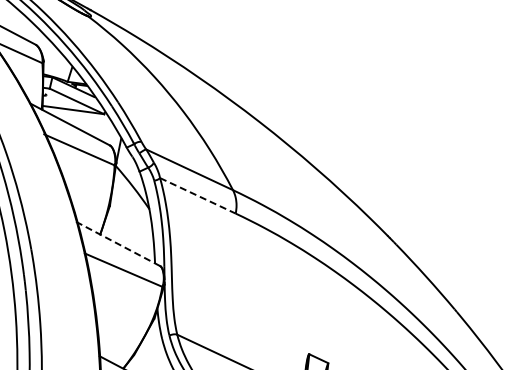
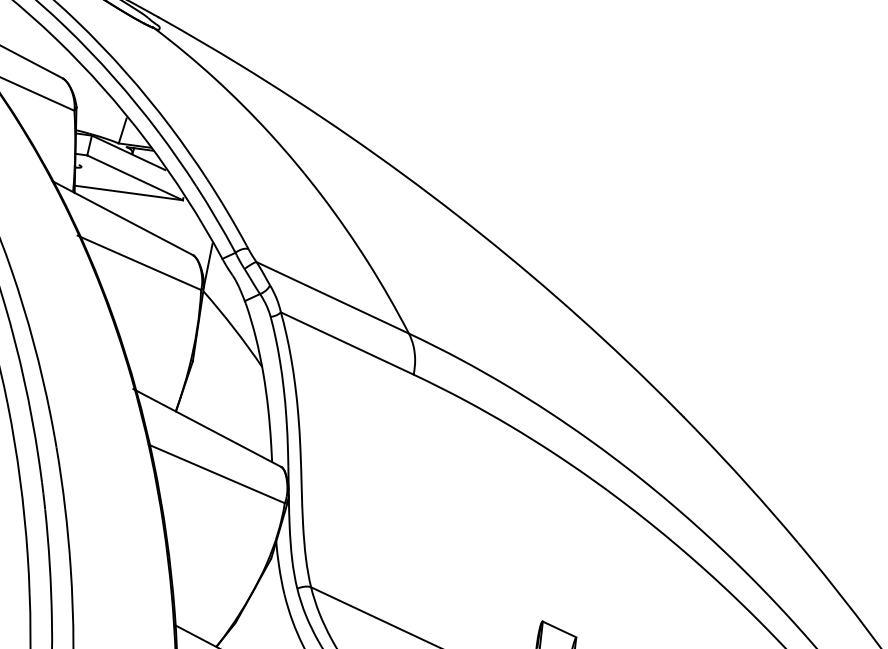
line: (197, 195) -> (346, 342), dashed -> solid
line: (118, 243) -> (207, 427), dashed -> solid

